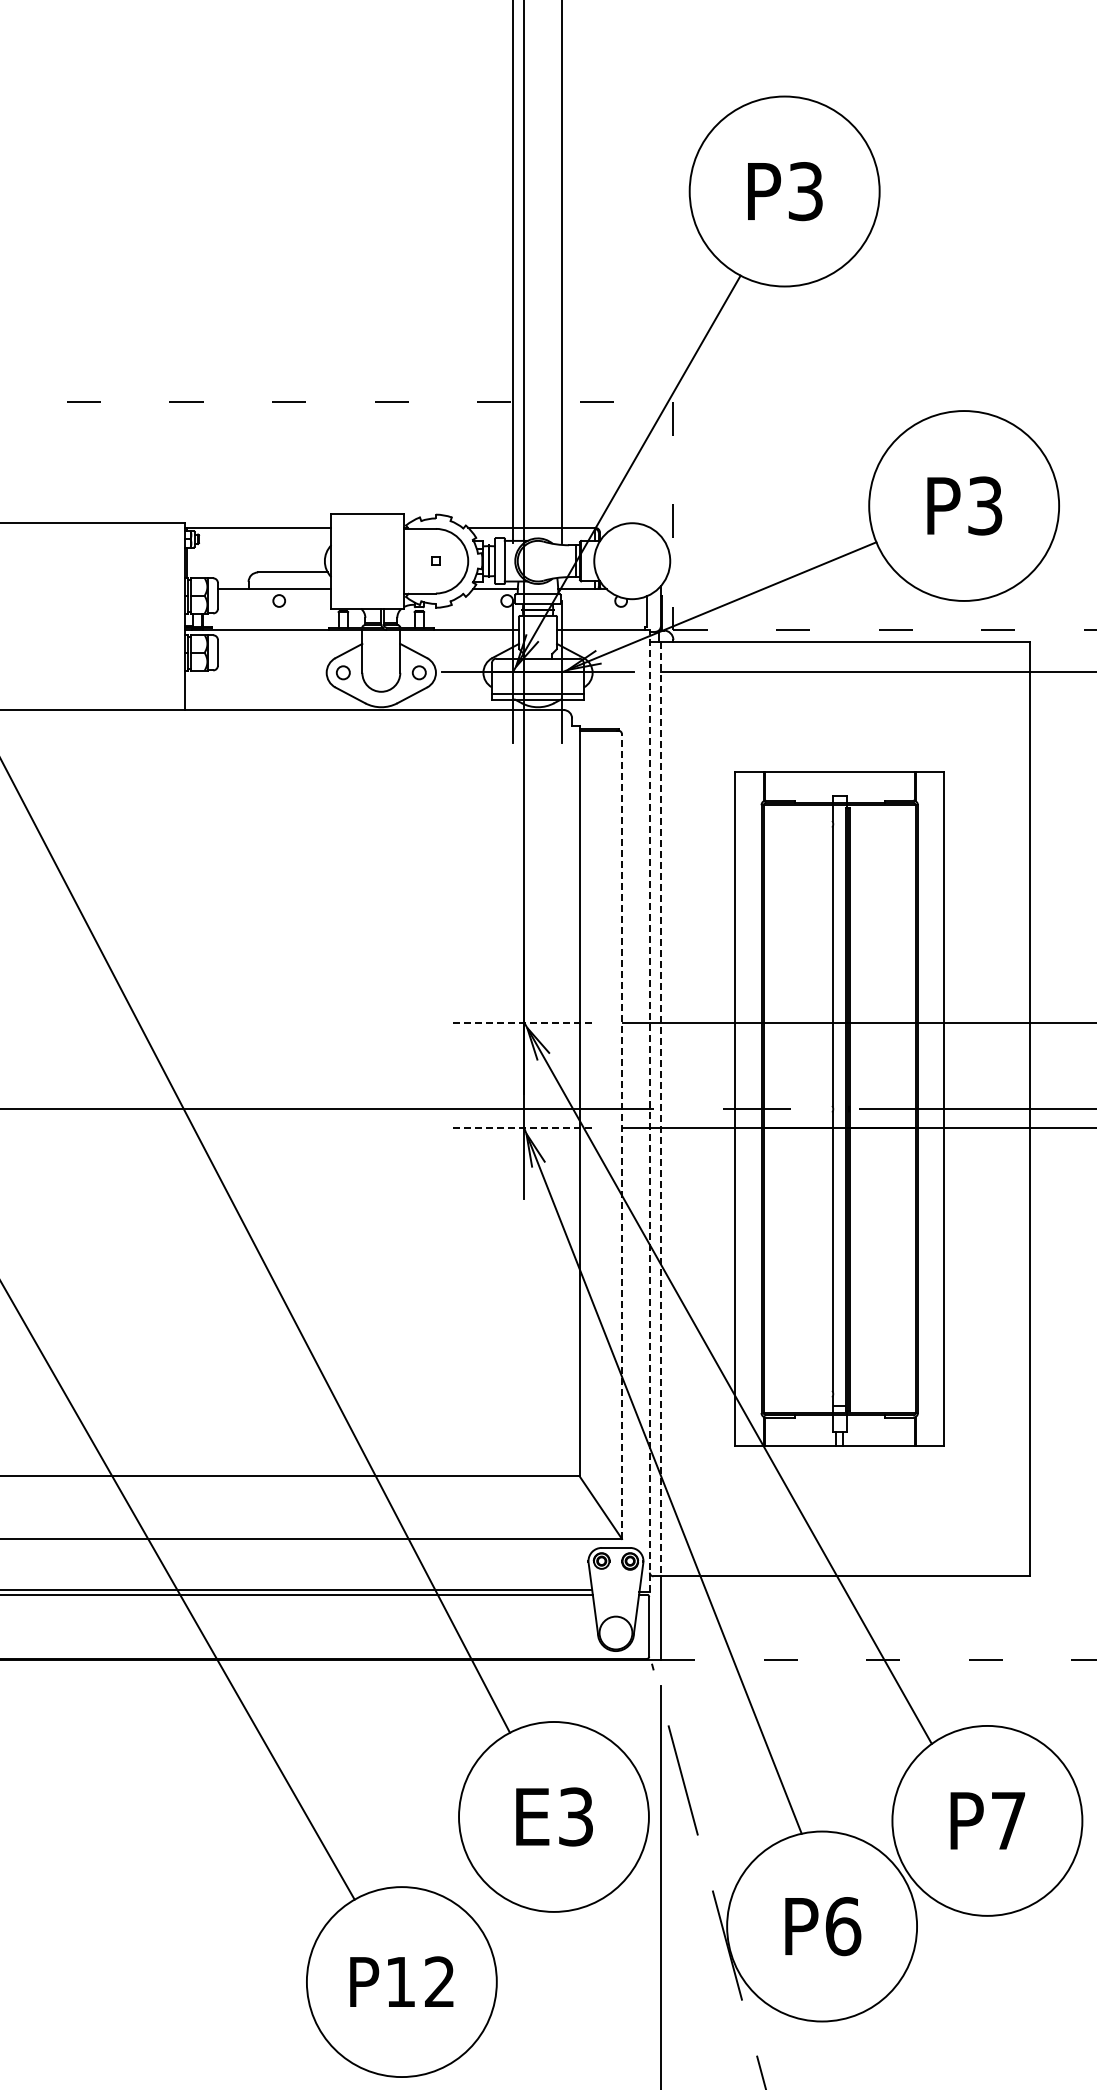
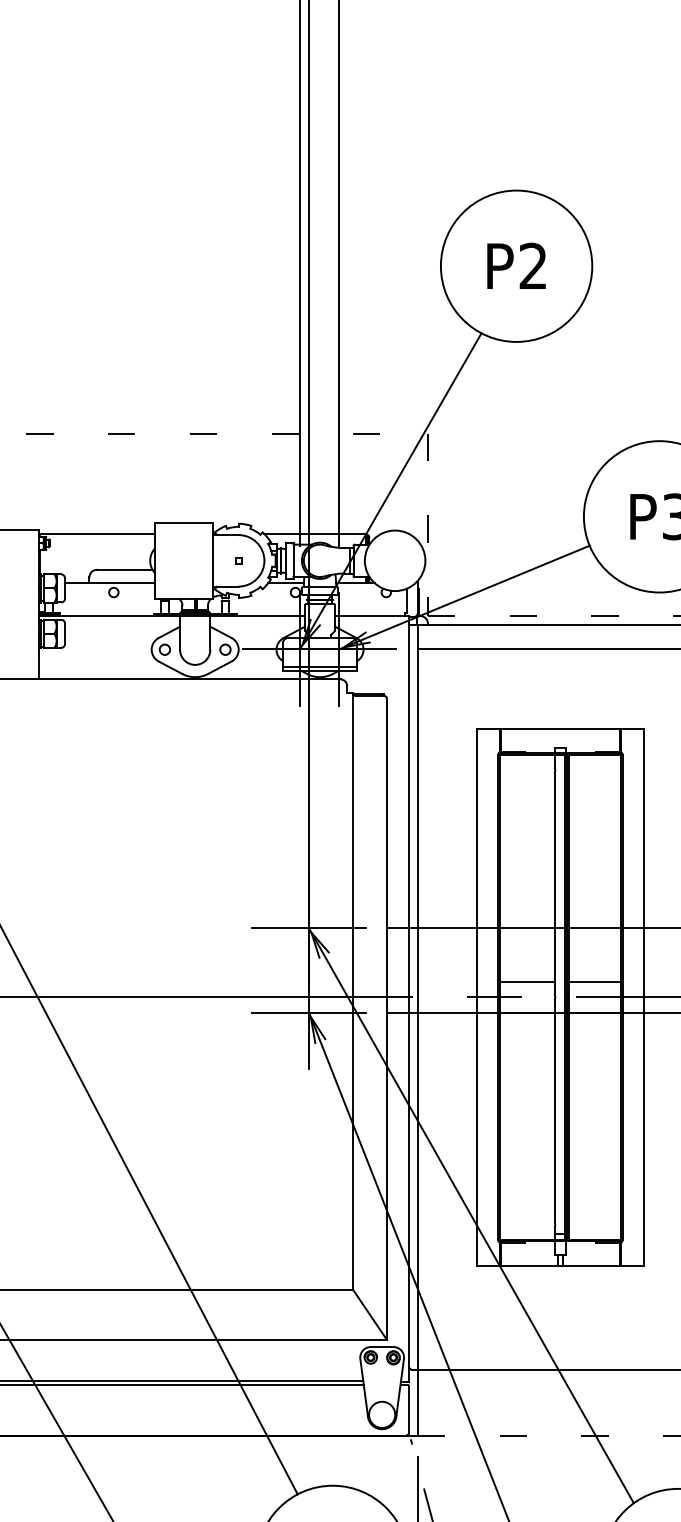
text: (805, 191) -> (533, 266), P3 -> P2
line: (524, 1022) -> (309, 928), dashed -> solid
line: (797, 1090) -> (526, 982), added
line: (882, 1090) -> (594, 982), added
line: (660, 1109) -> (417, 997), dashed -> solid
line: (649, 1110) -> (408, 998), dashed -> solid
line: (524, 1128) -> (309, 1012), dashed -> solid
line: (622, 1136) -> (387, 1019), dashed -> solid

